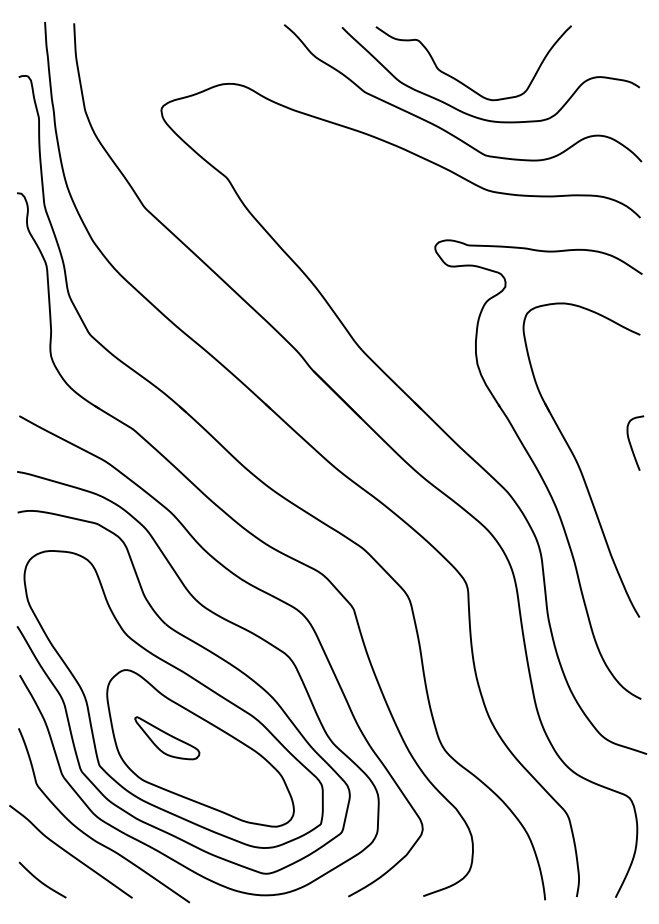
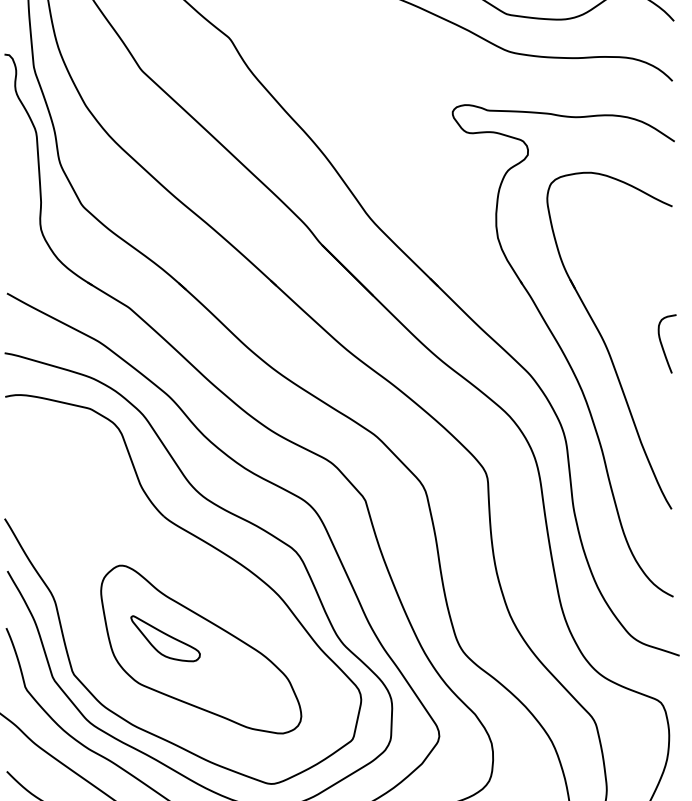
curve: (631, 444) -> (663, 345), moved
part: (173, 699) -> (172, 597), removed

